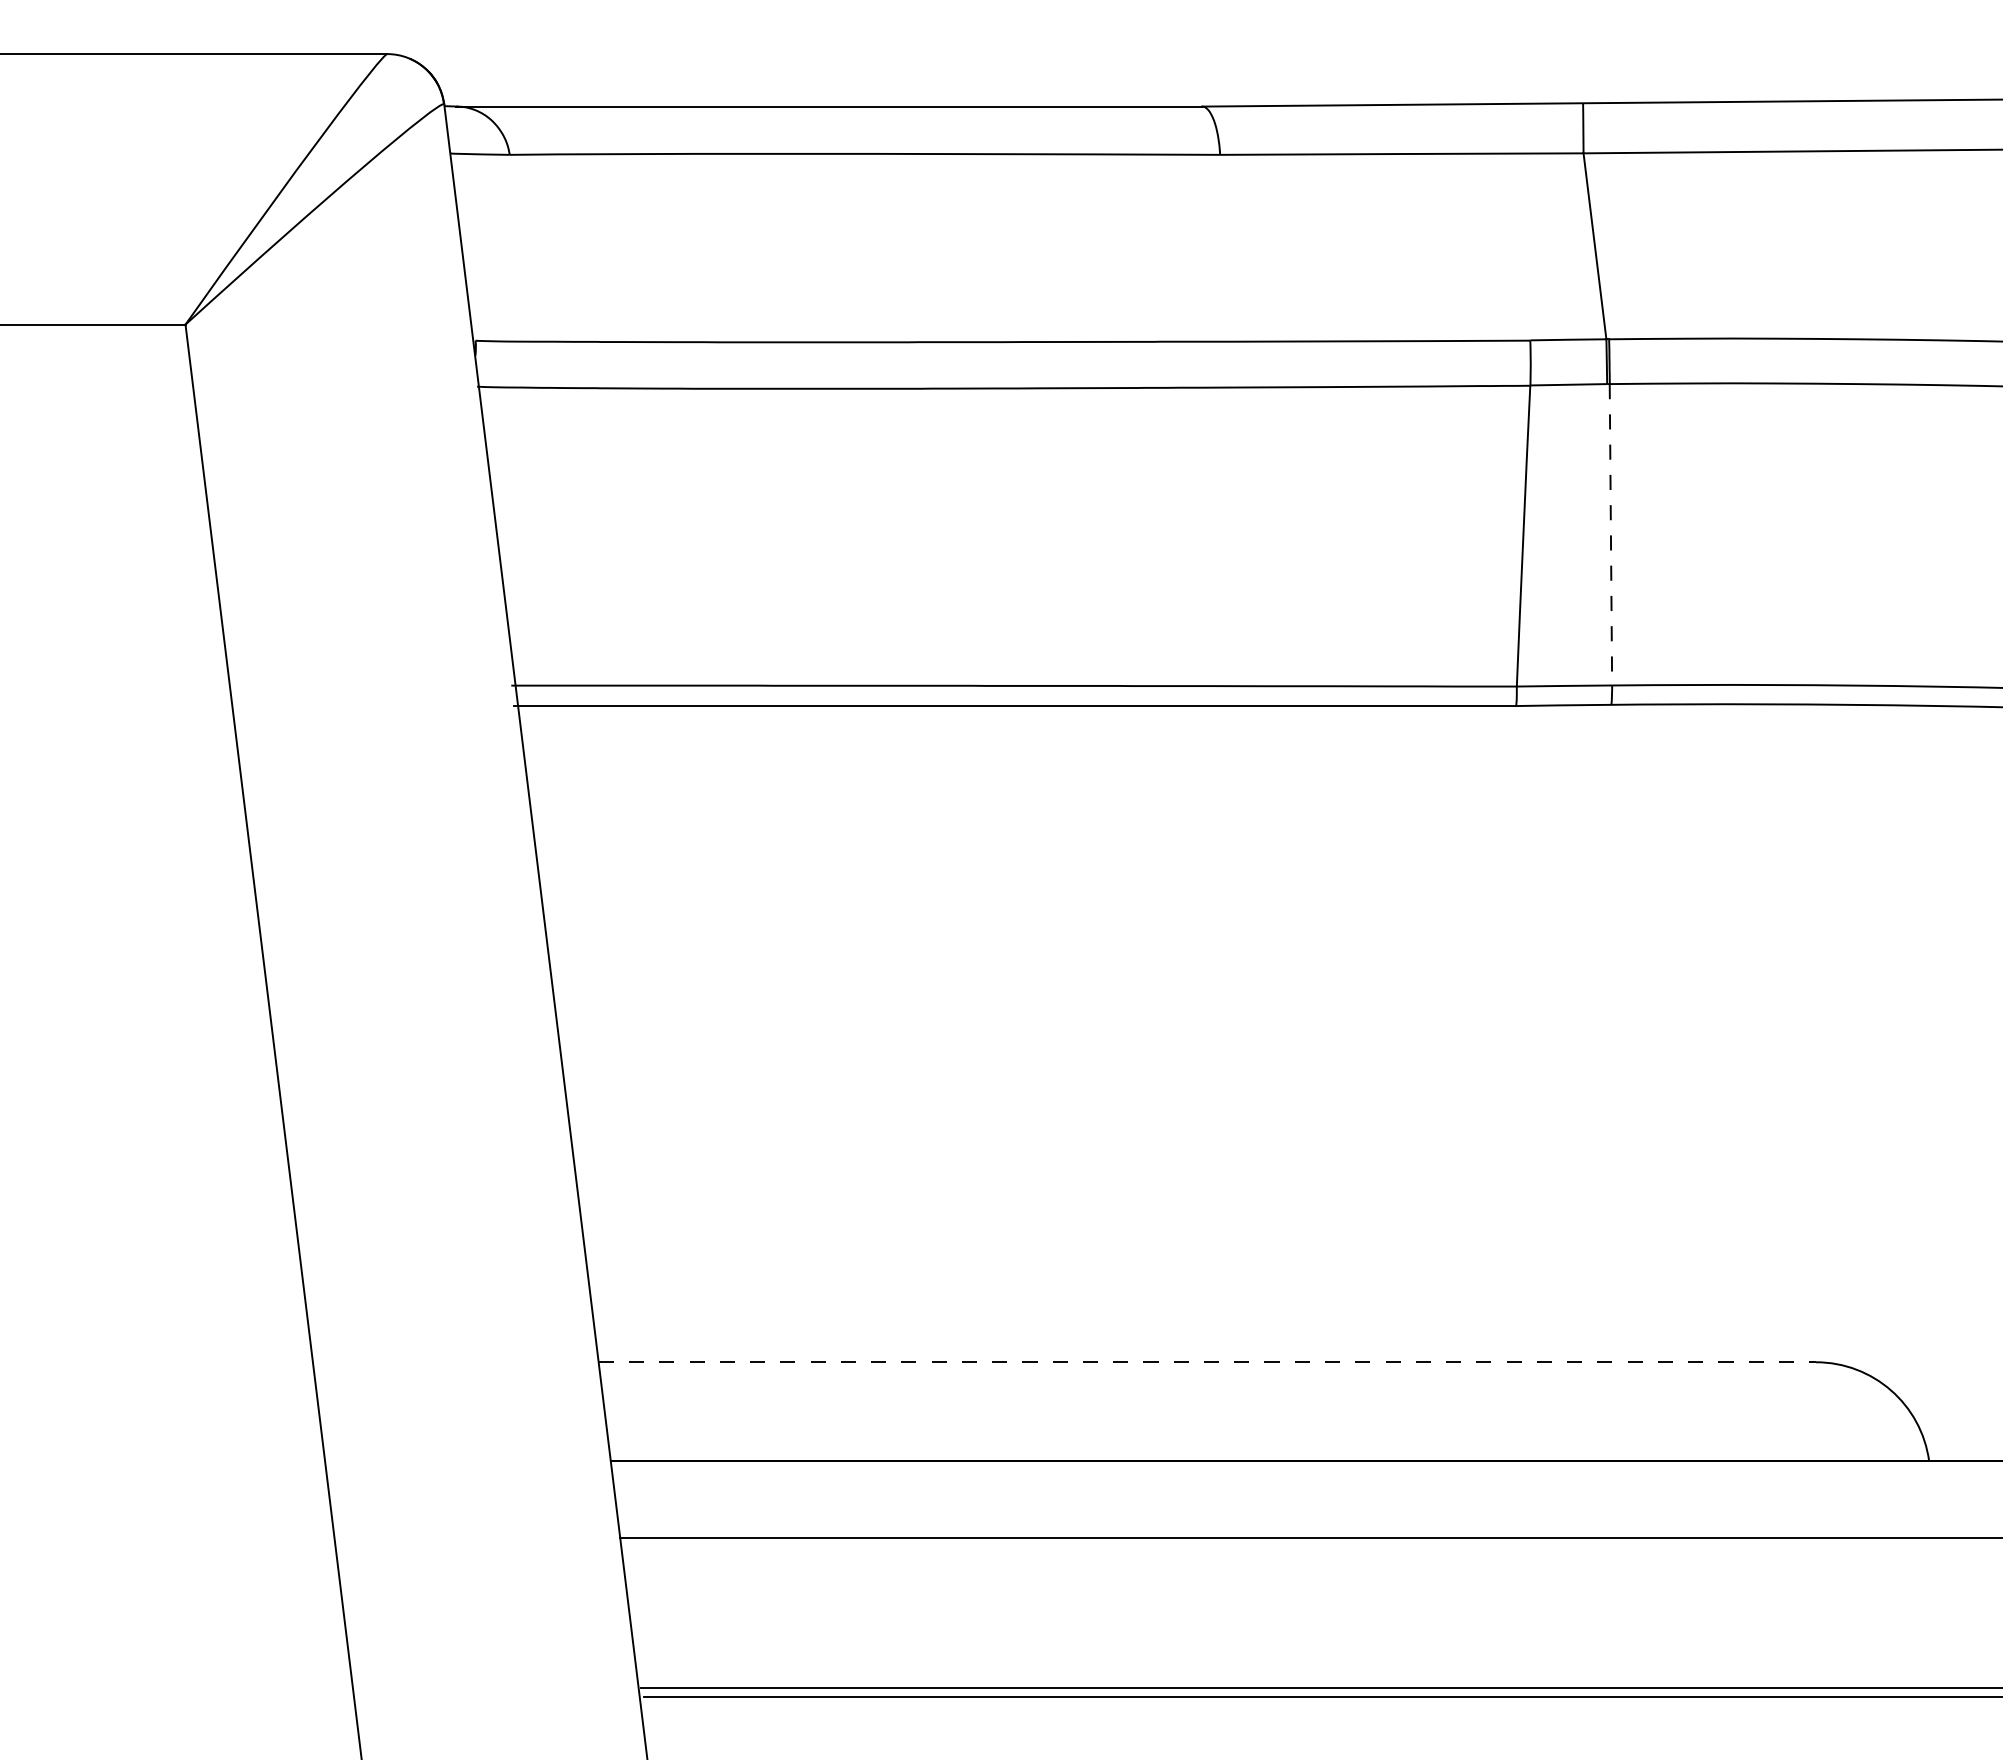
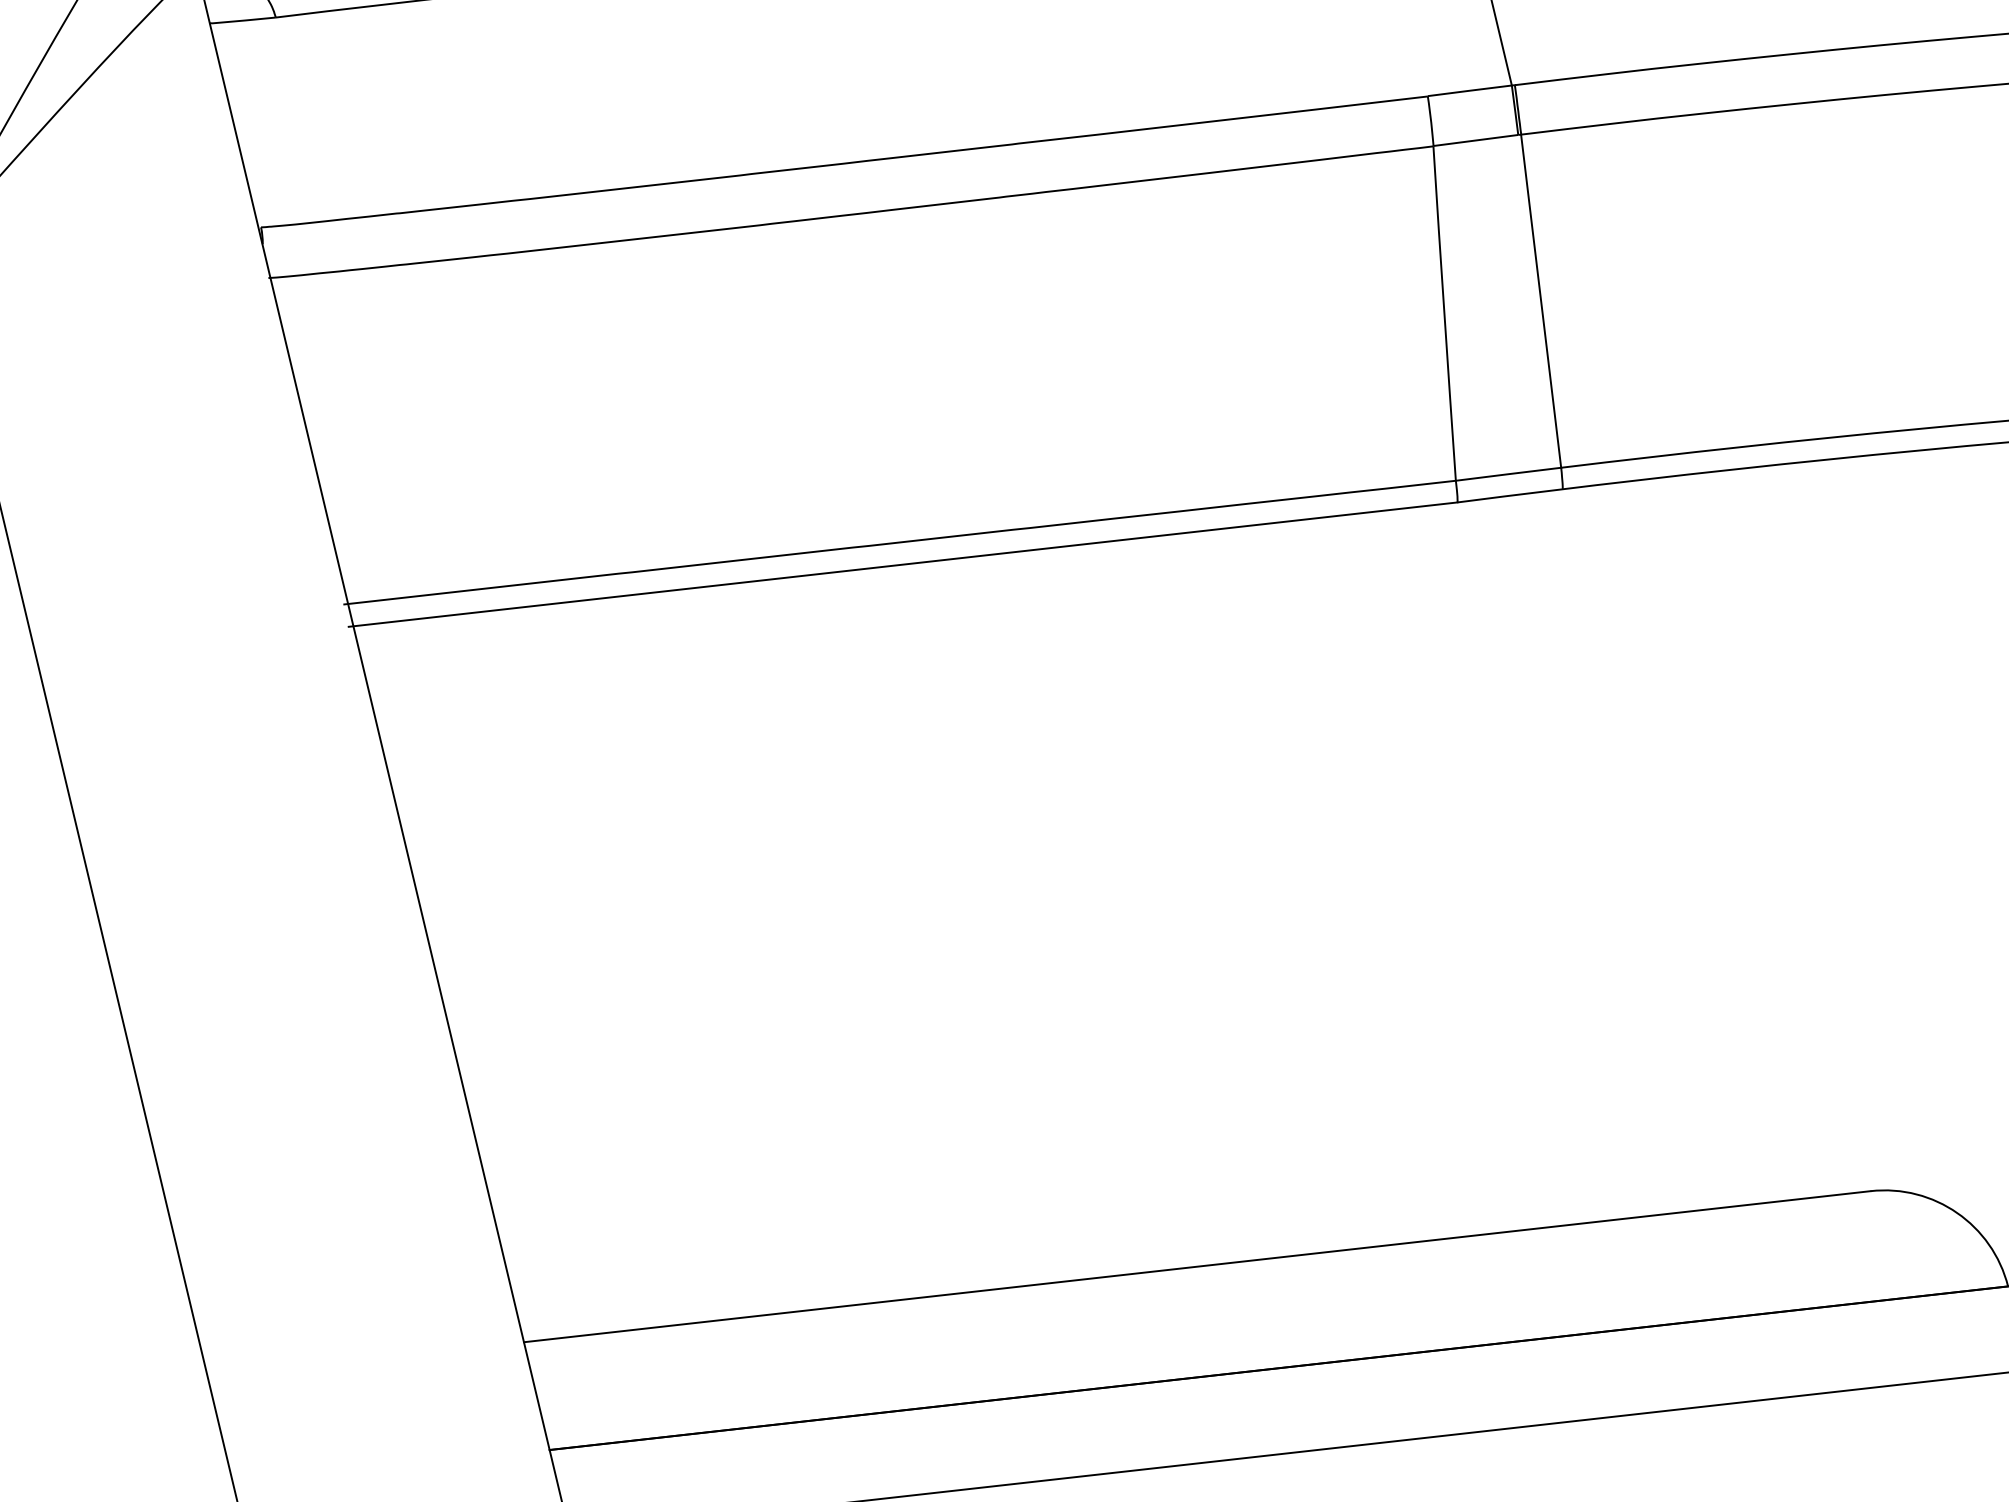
line: (1610, 534) -> (1540, 300), dashed -> solid
line: (1207, 1362) -> (1197, 1266), dashed -> solid

